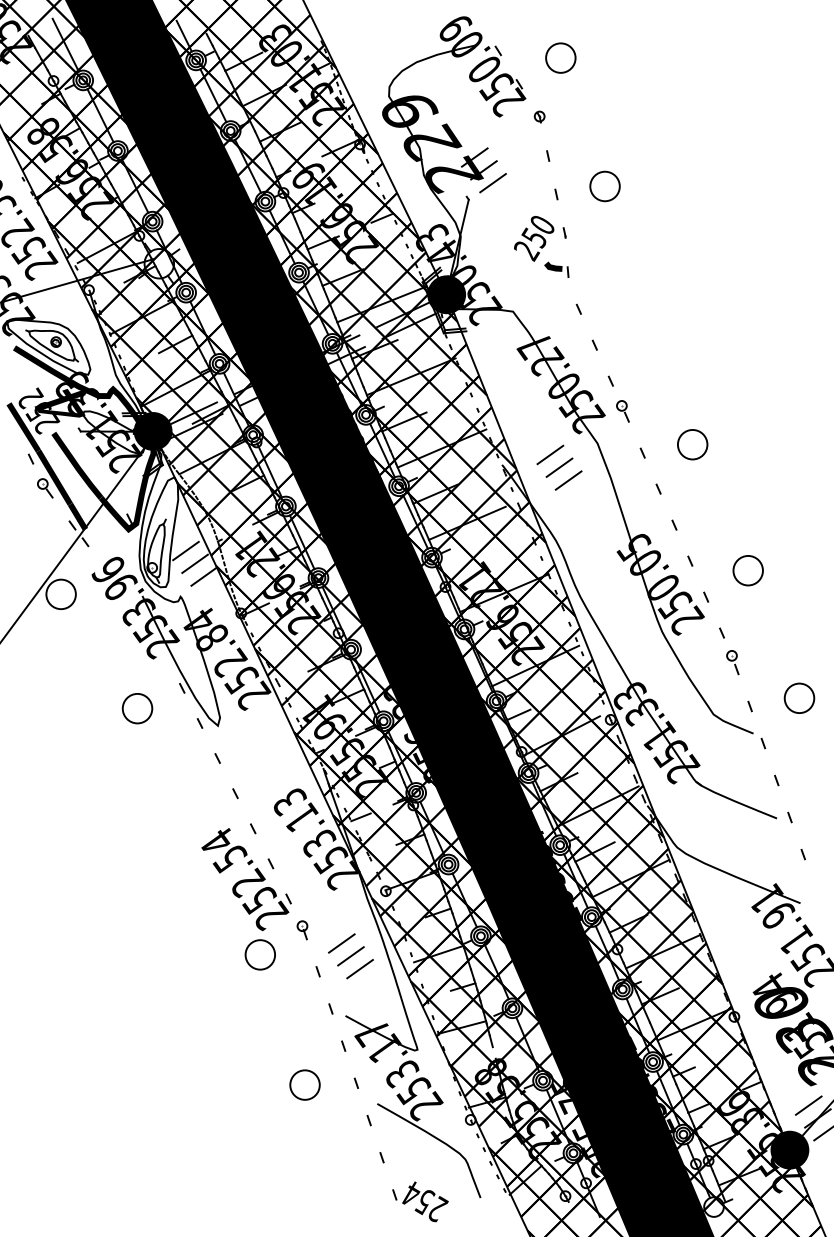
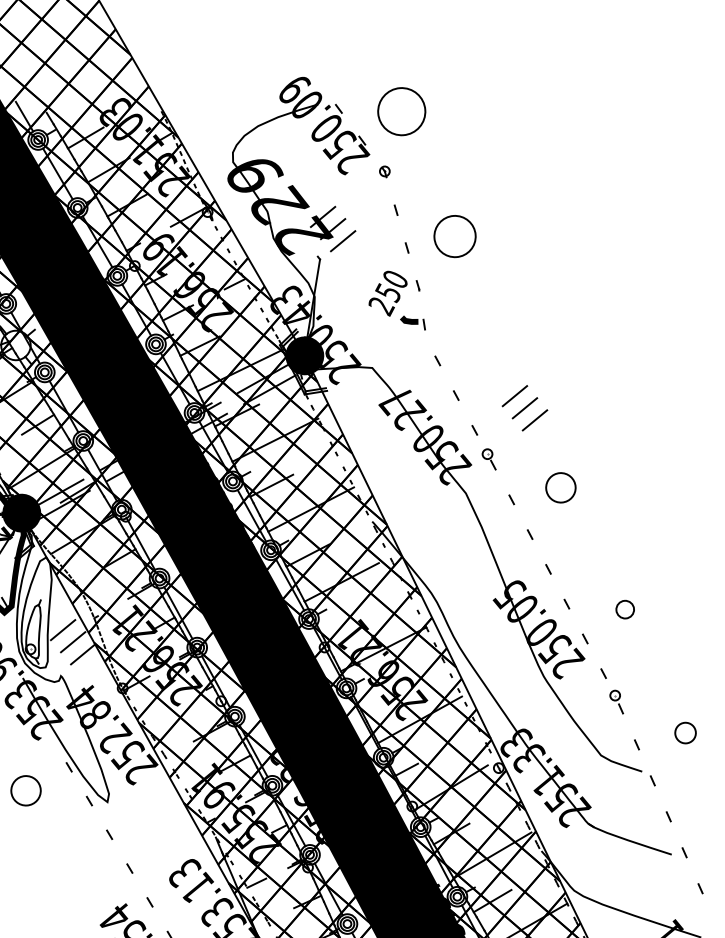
circle: (560, 57) -> (401, 111), size x1.6
circle: (604, 186) -> (454, 236), size x1.4
part: (559, 467) -> (524, 407), moved
circle: (747, 570) -> (624, 609), size x0.6
circle: (799, 697) -> (685, 732), size x0.7

